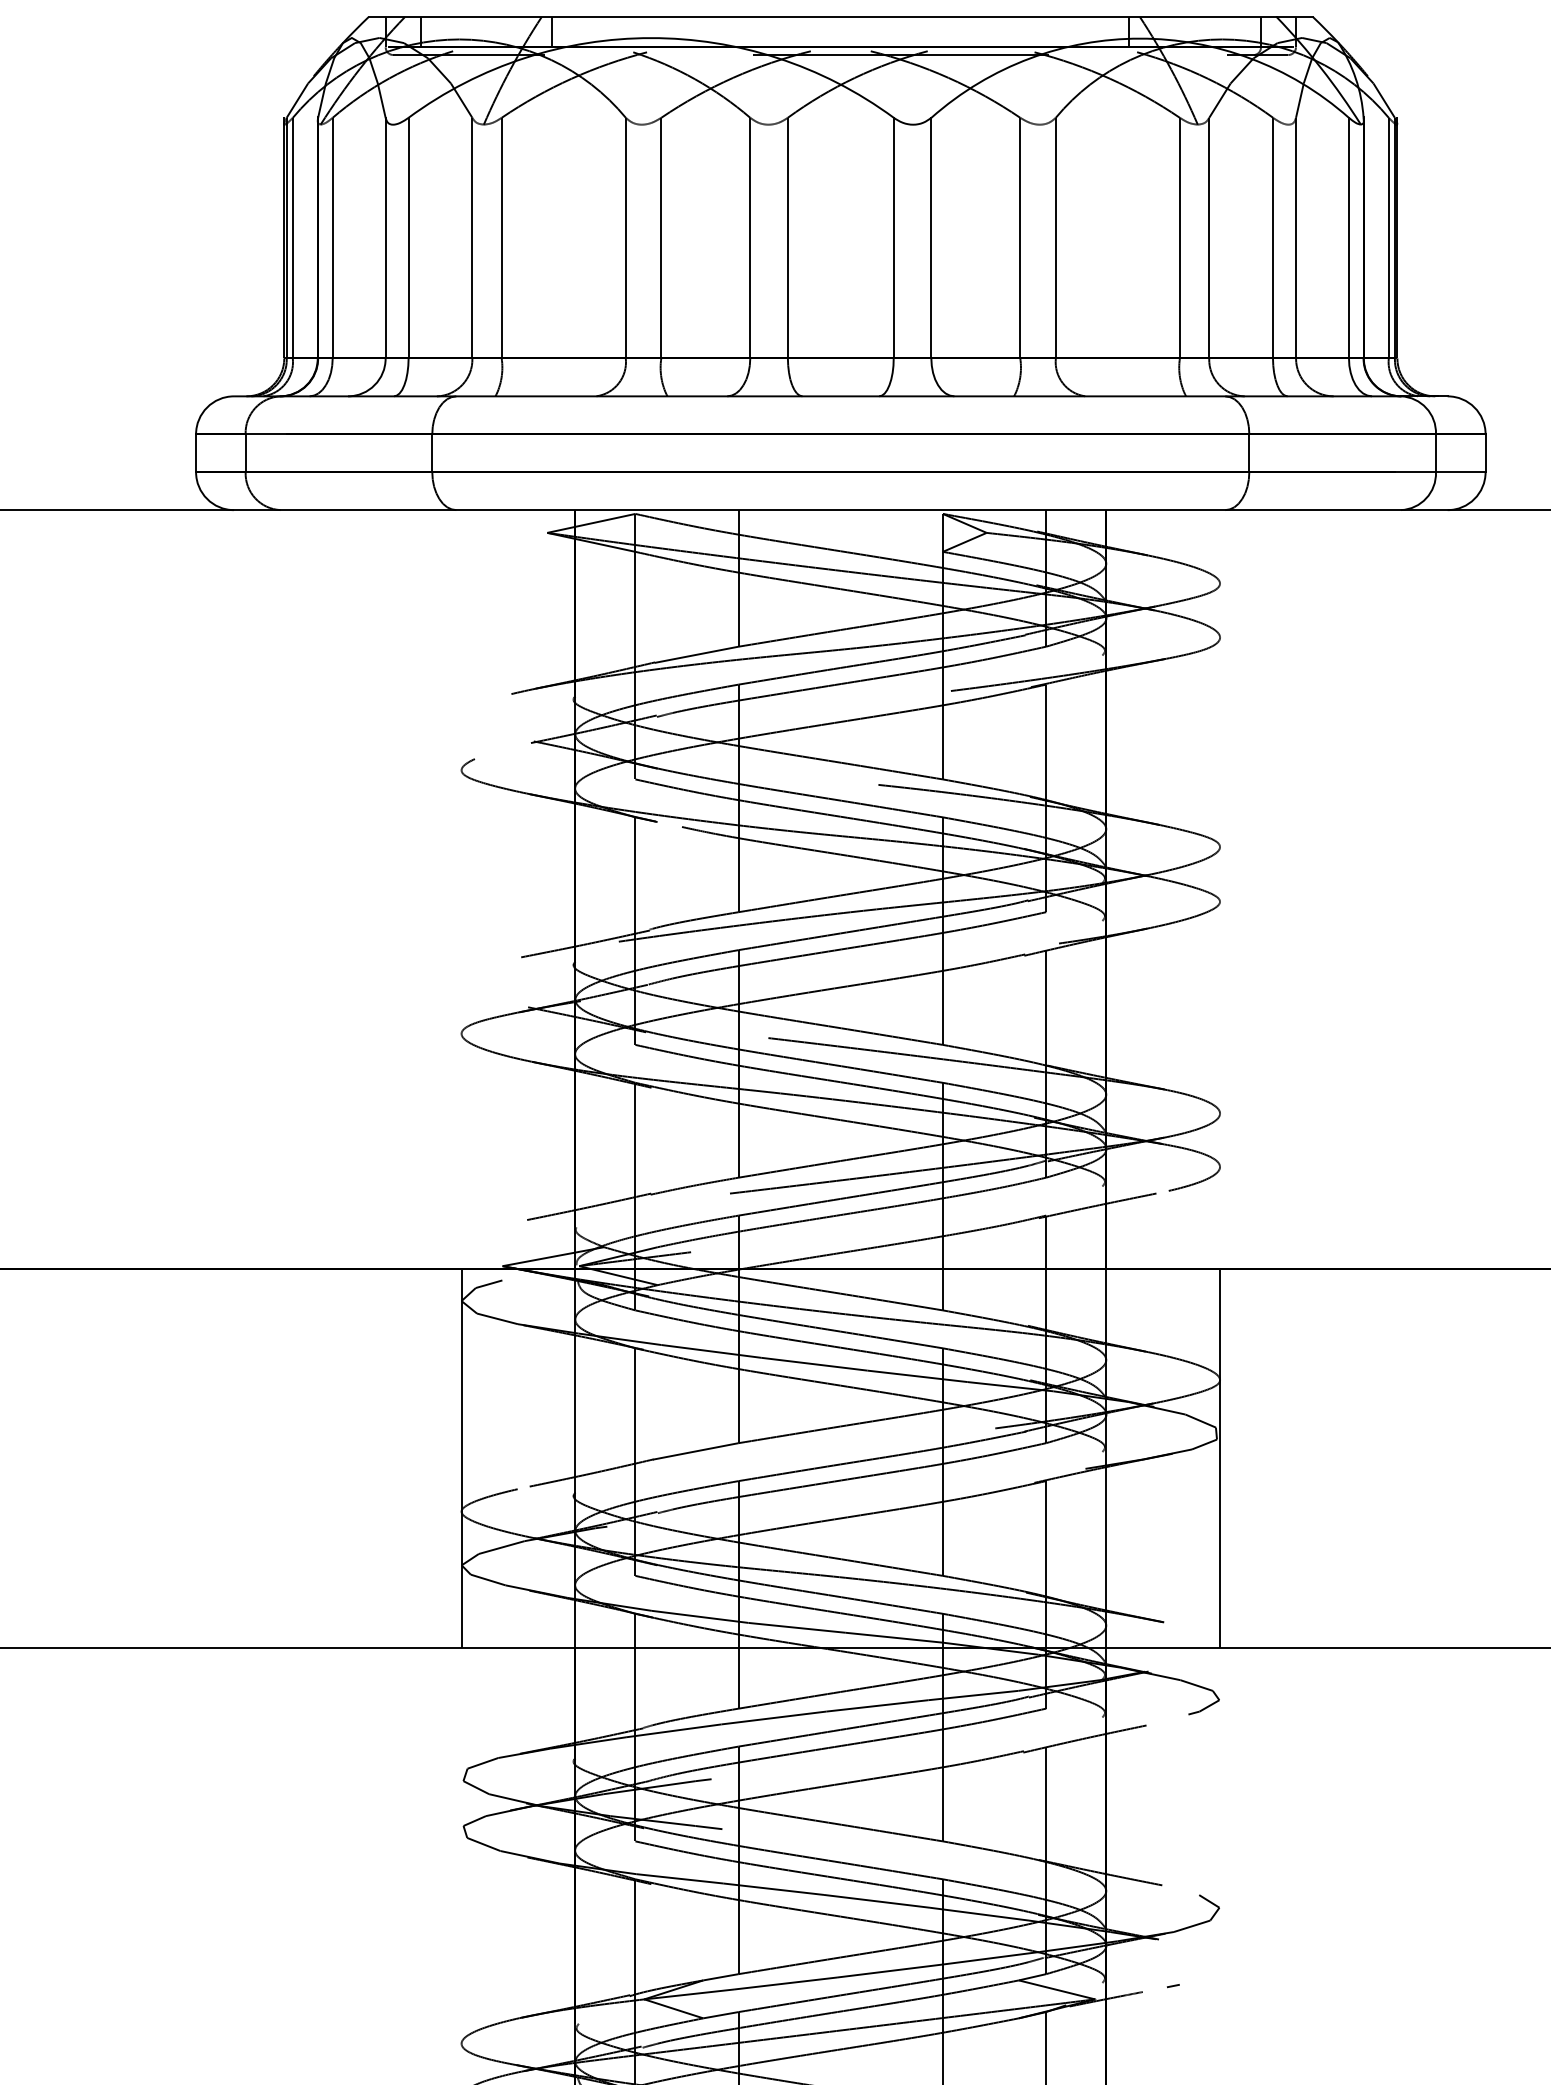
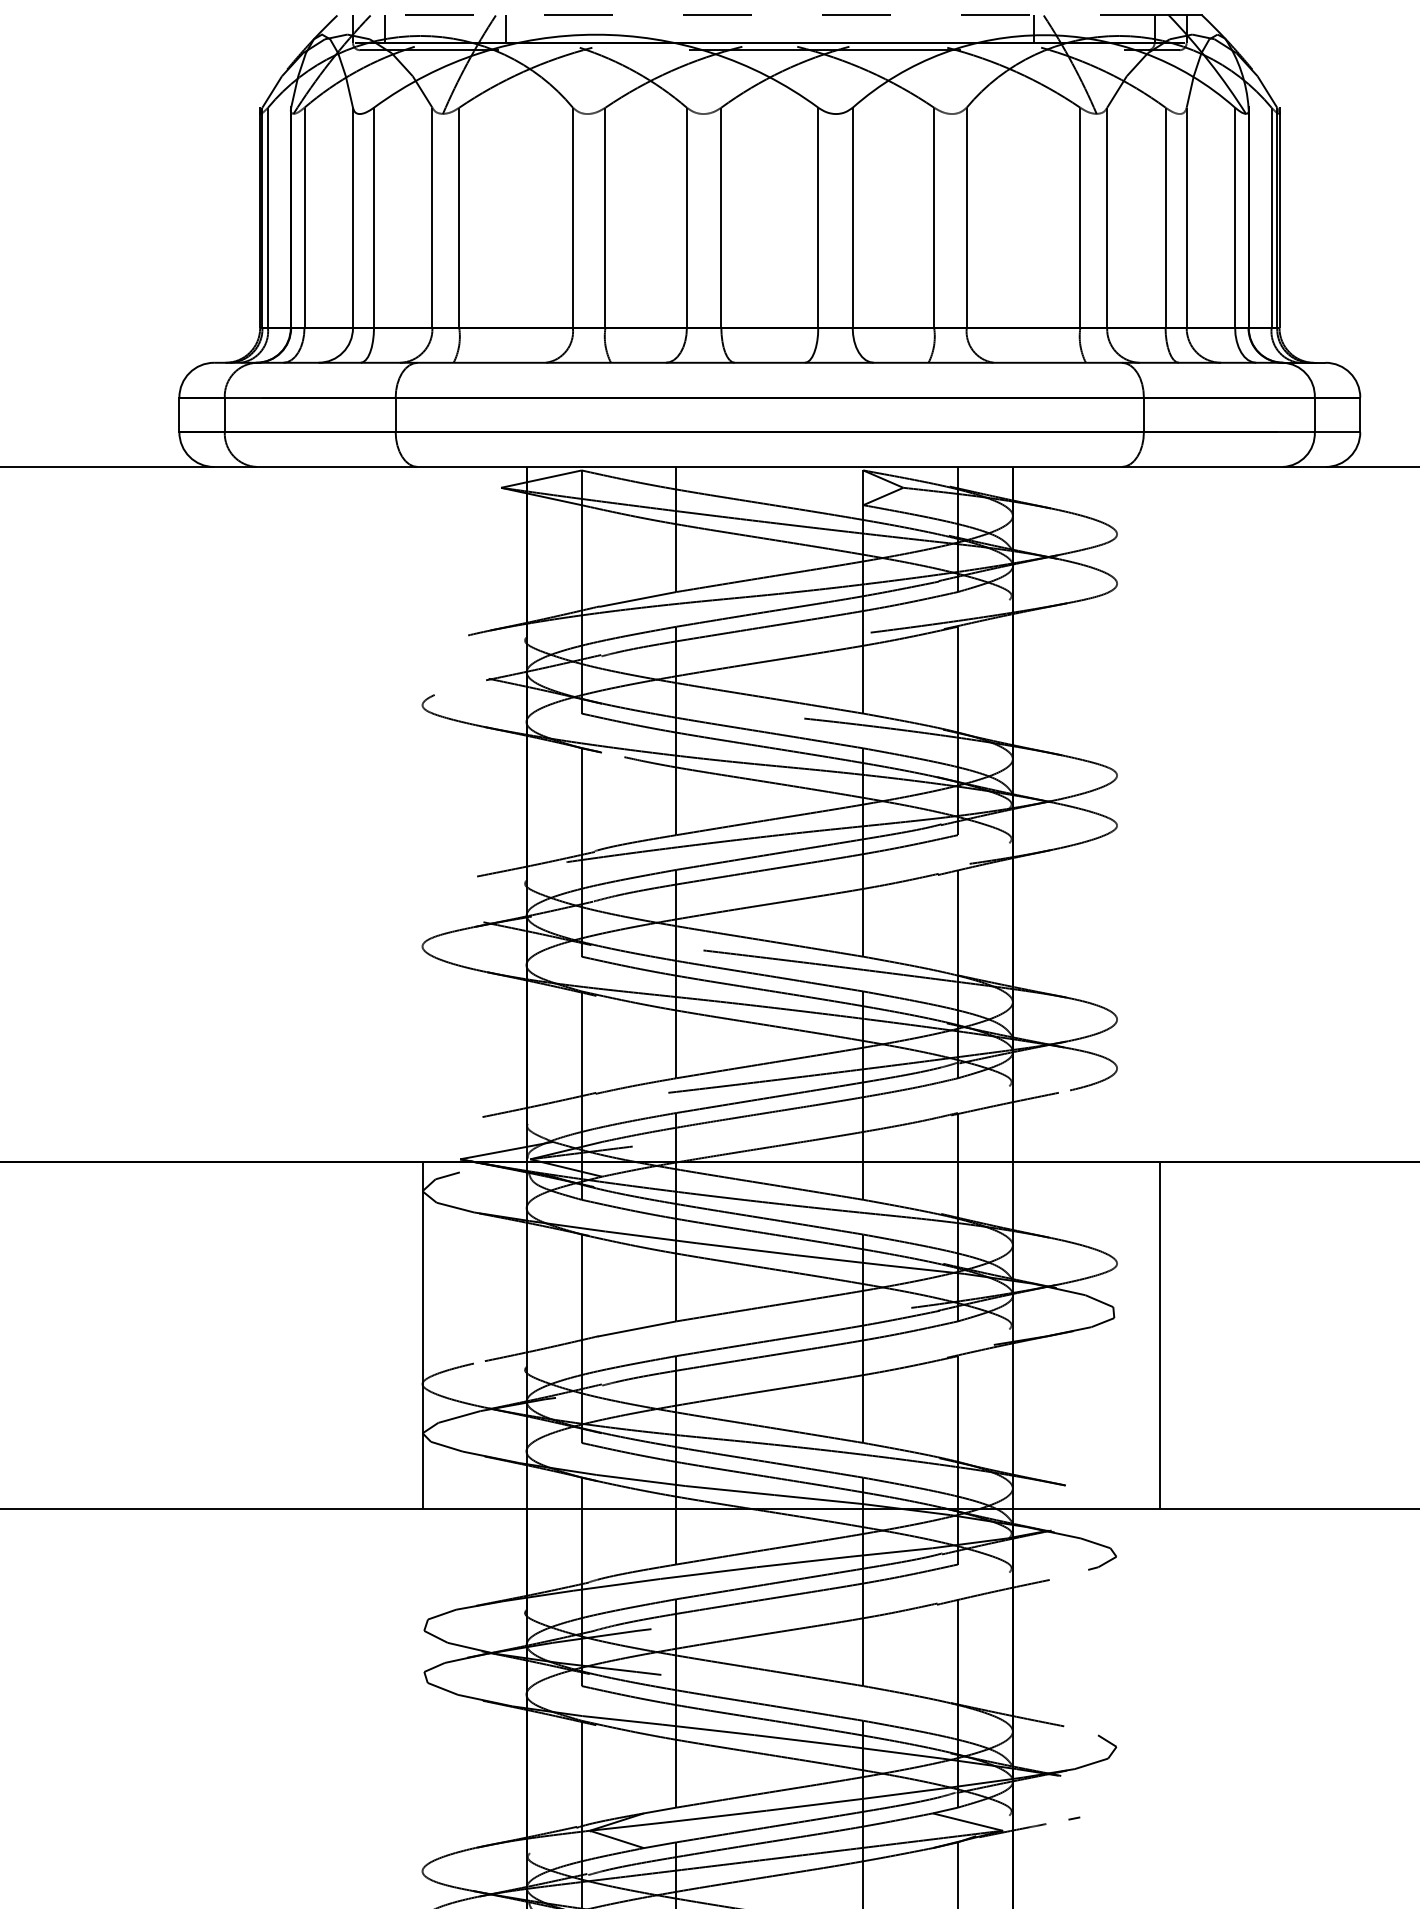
line: (823, 17) -> (753, 15), solid -> dashed
line: (1220, 1457) -> (1160, 1334), moved

